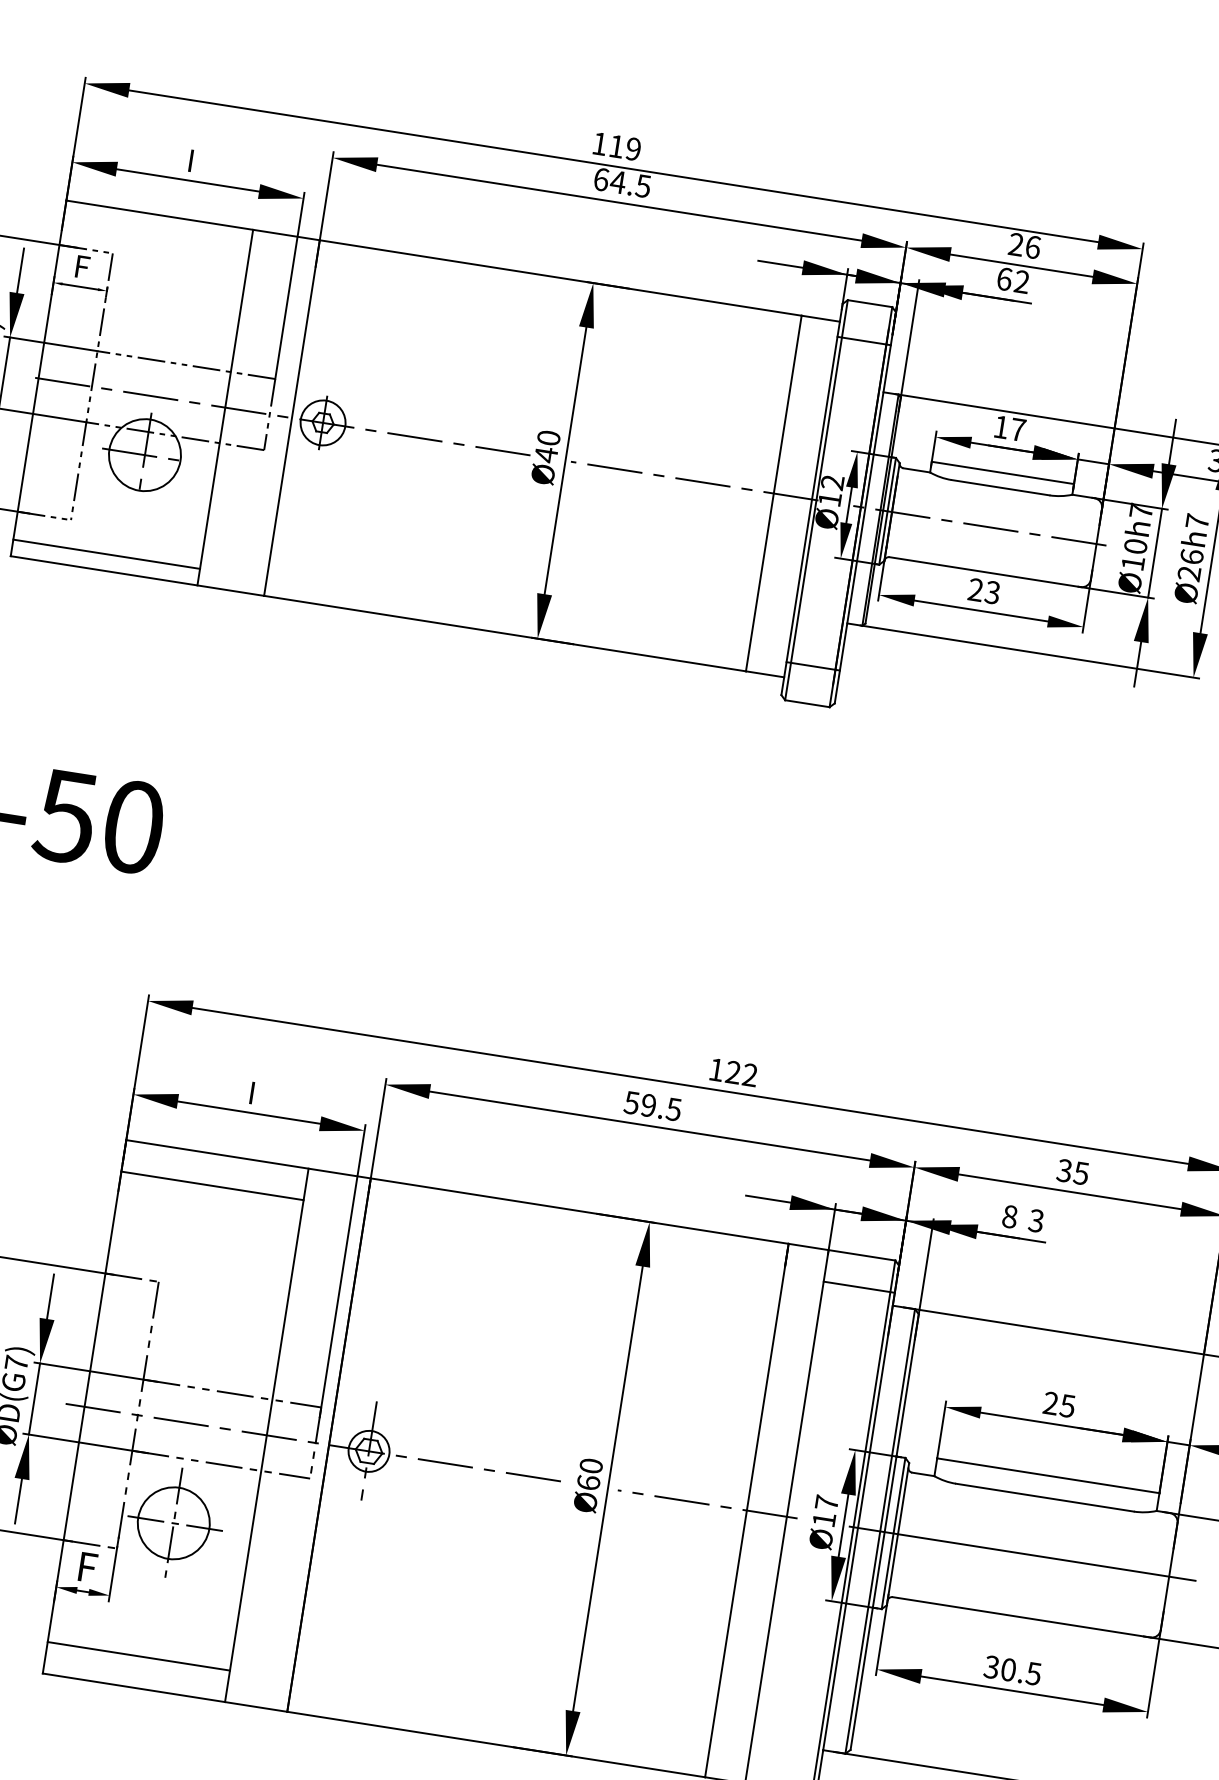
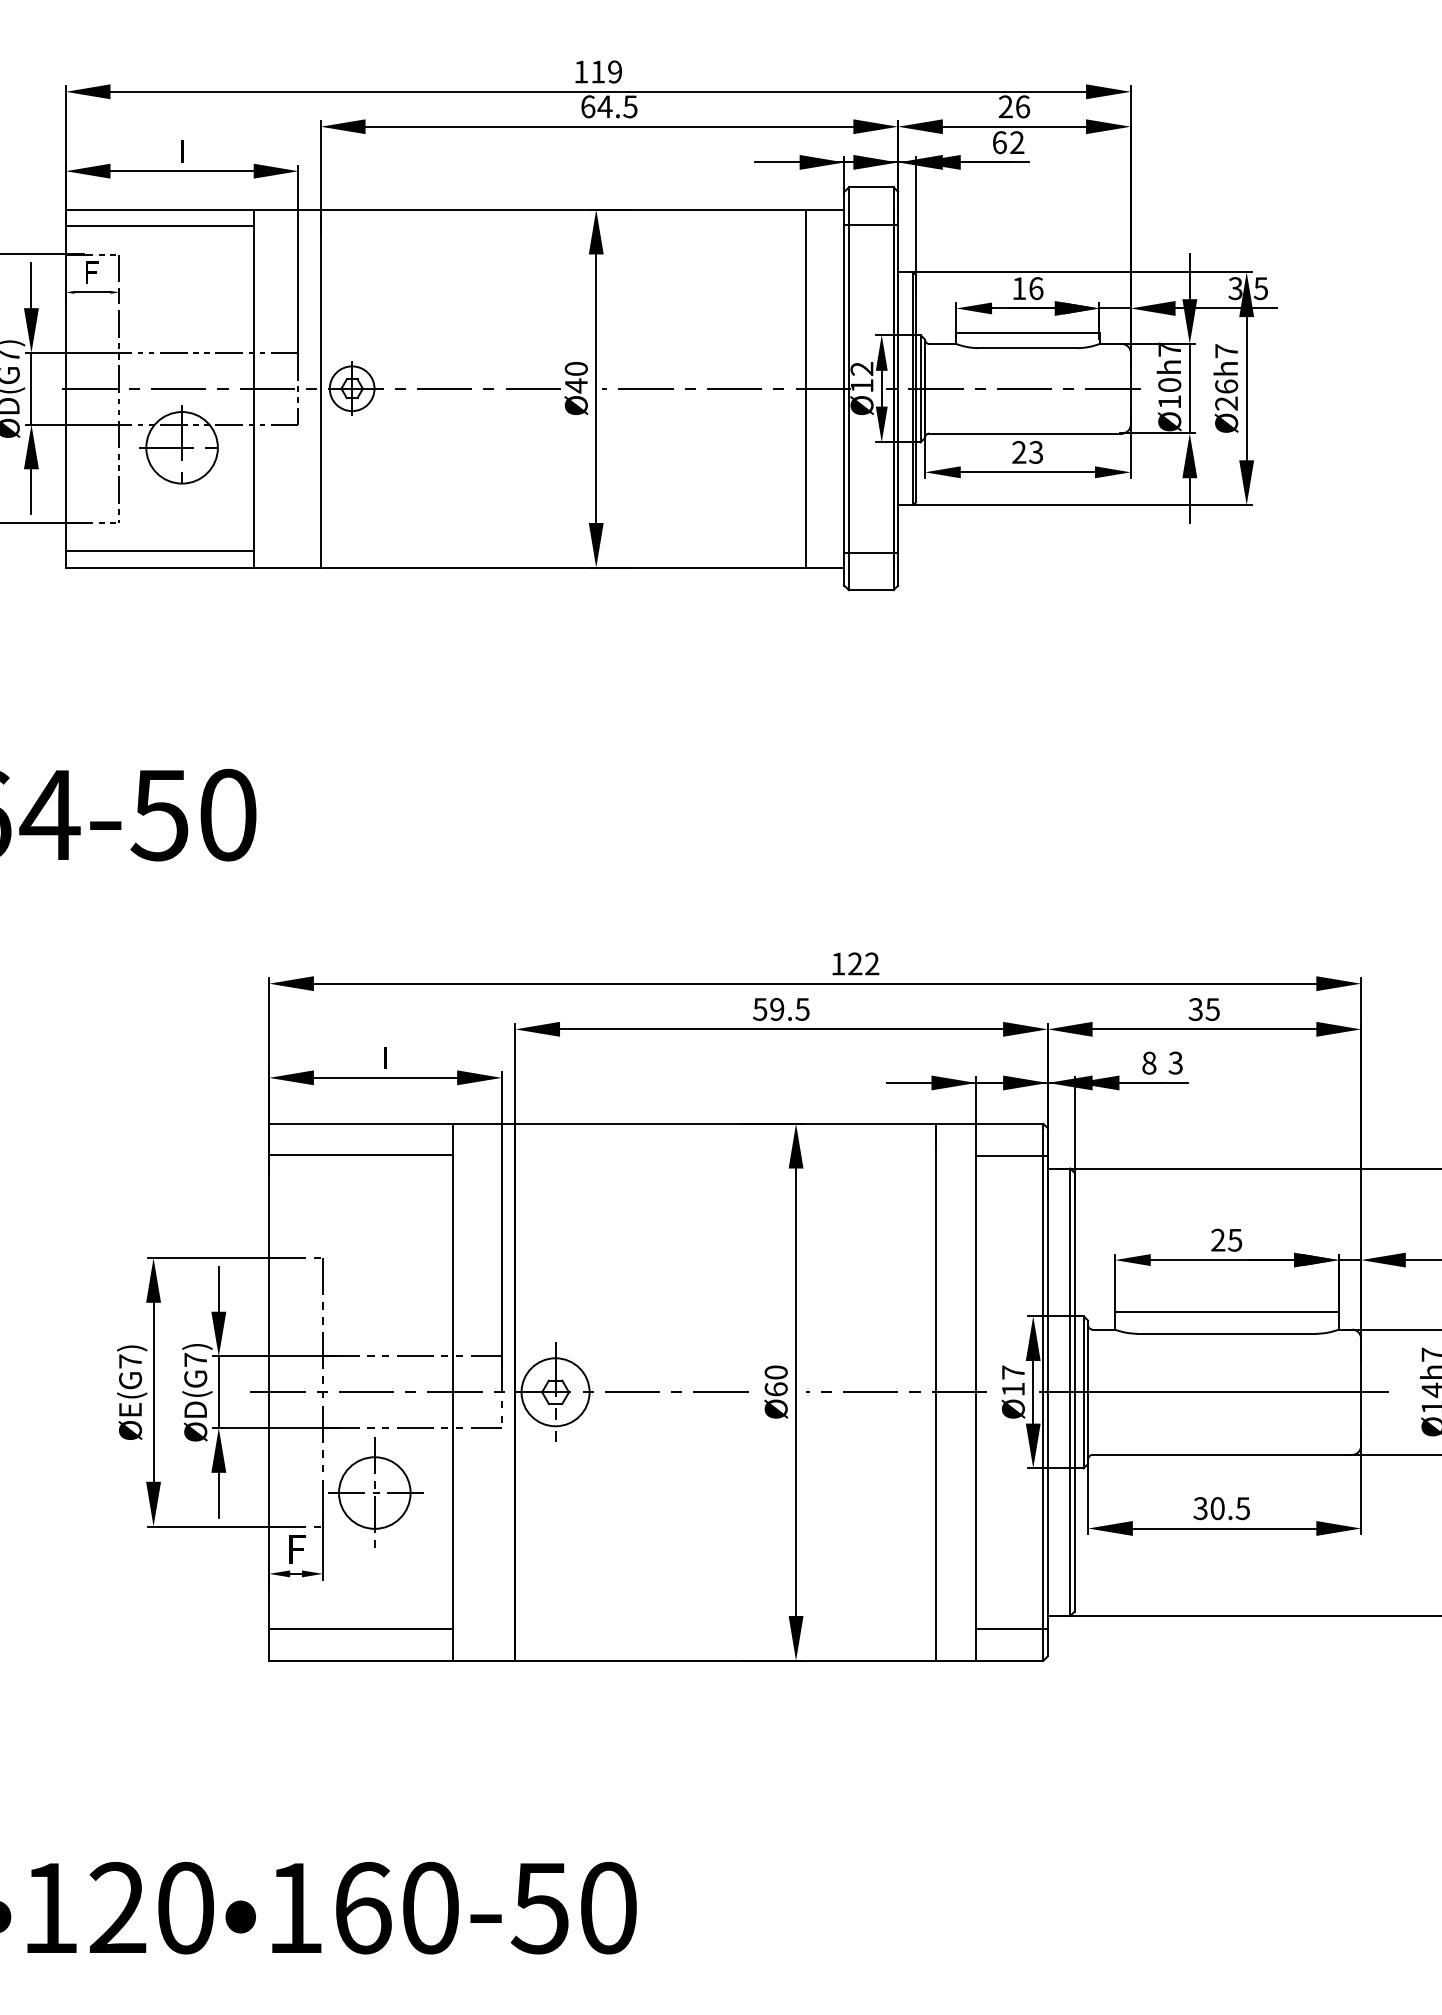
line: (156, 231) -> (159, 226), added
text: (1018, 429) -> (1036, 288), 17 -> 16
circle: (368, 1451) -> (555, 1392), size x1.67
line: (785, 1757) -> (1011, 1629), added

